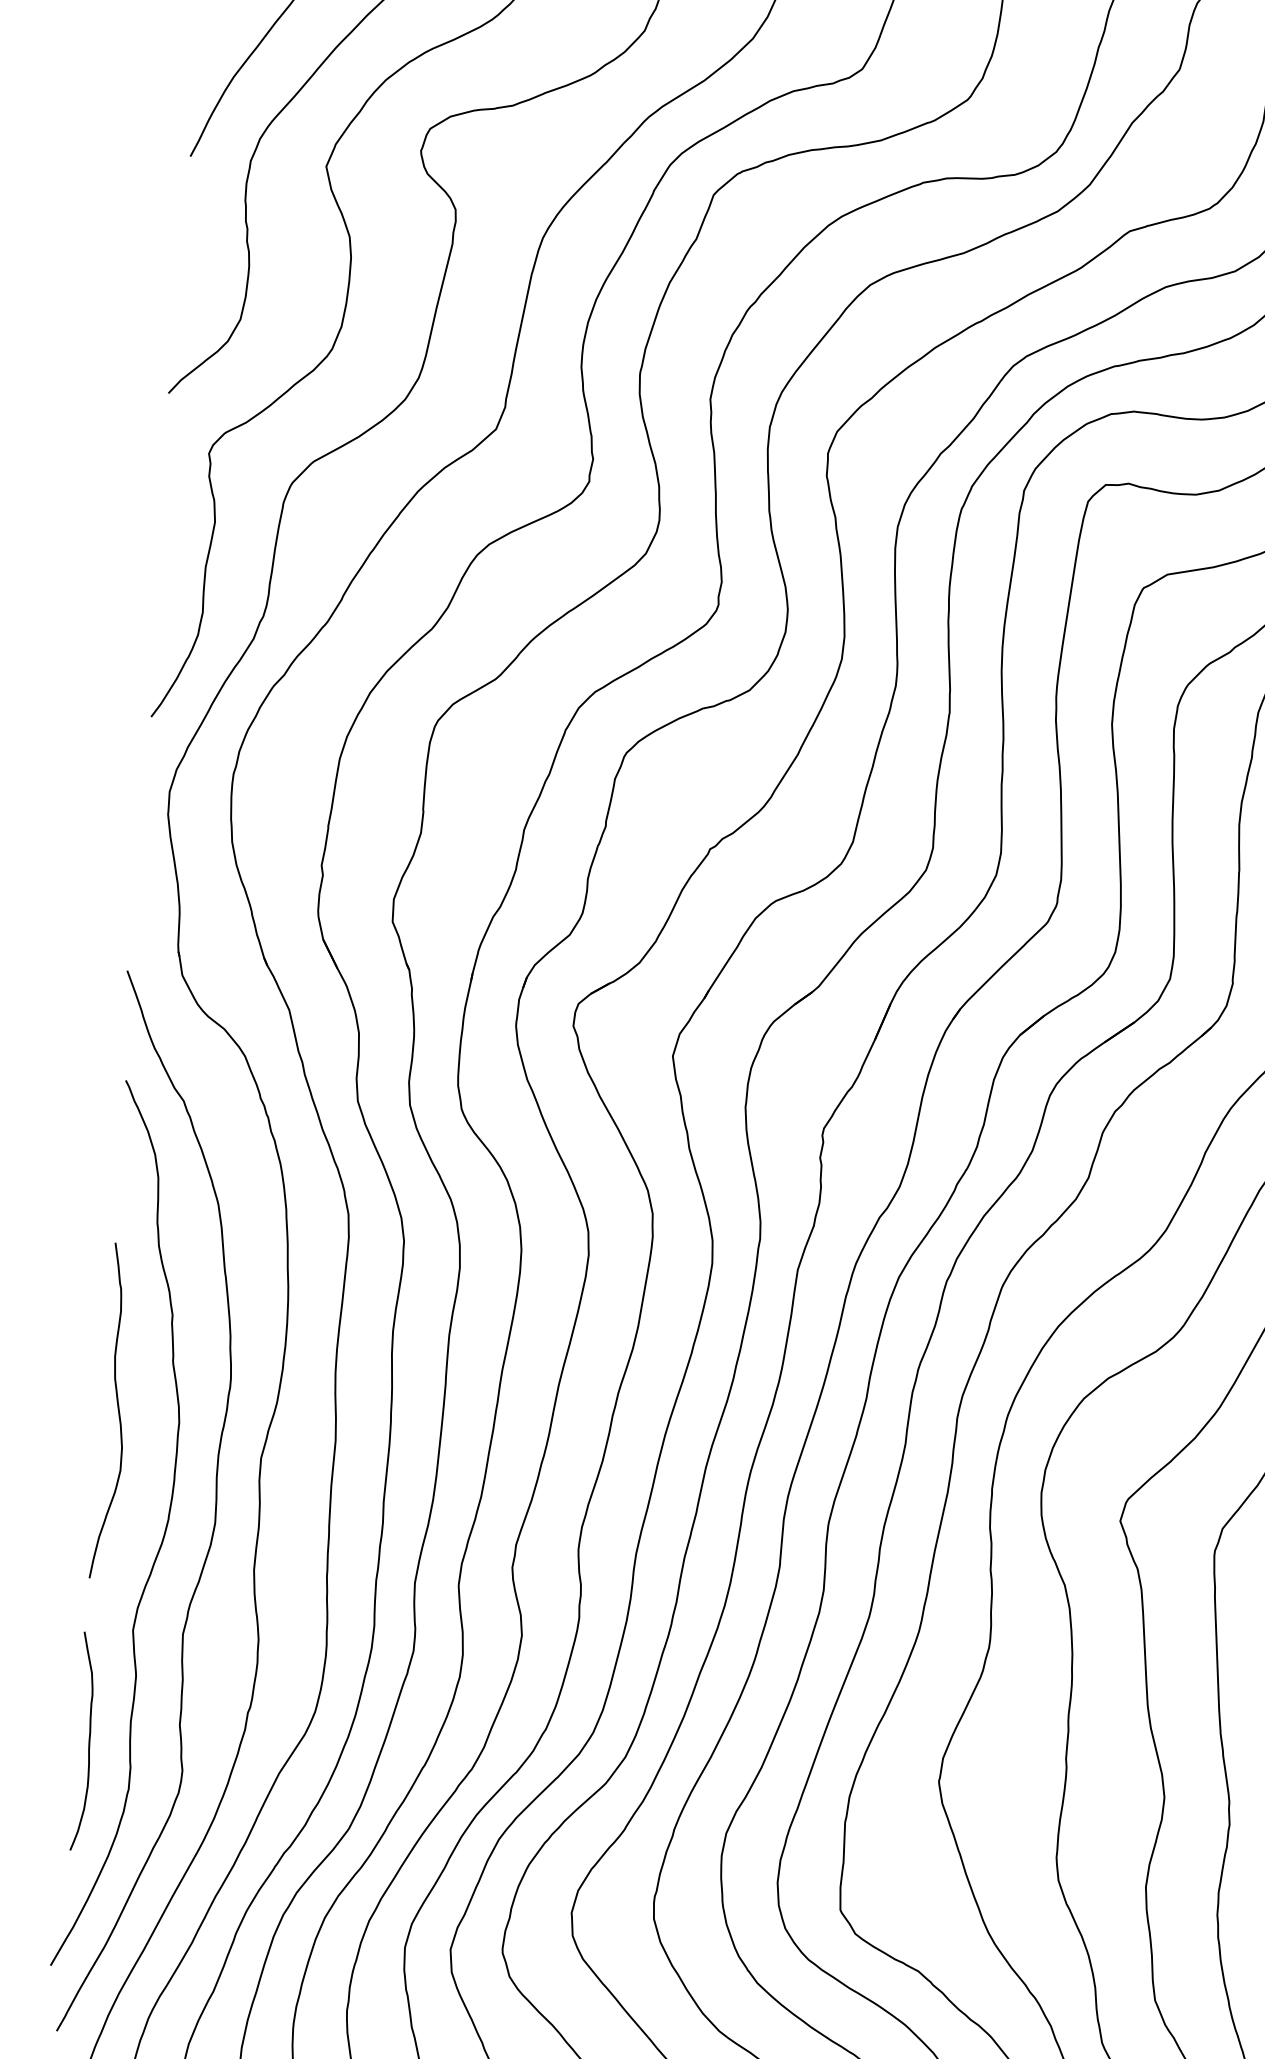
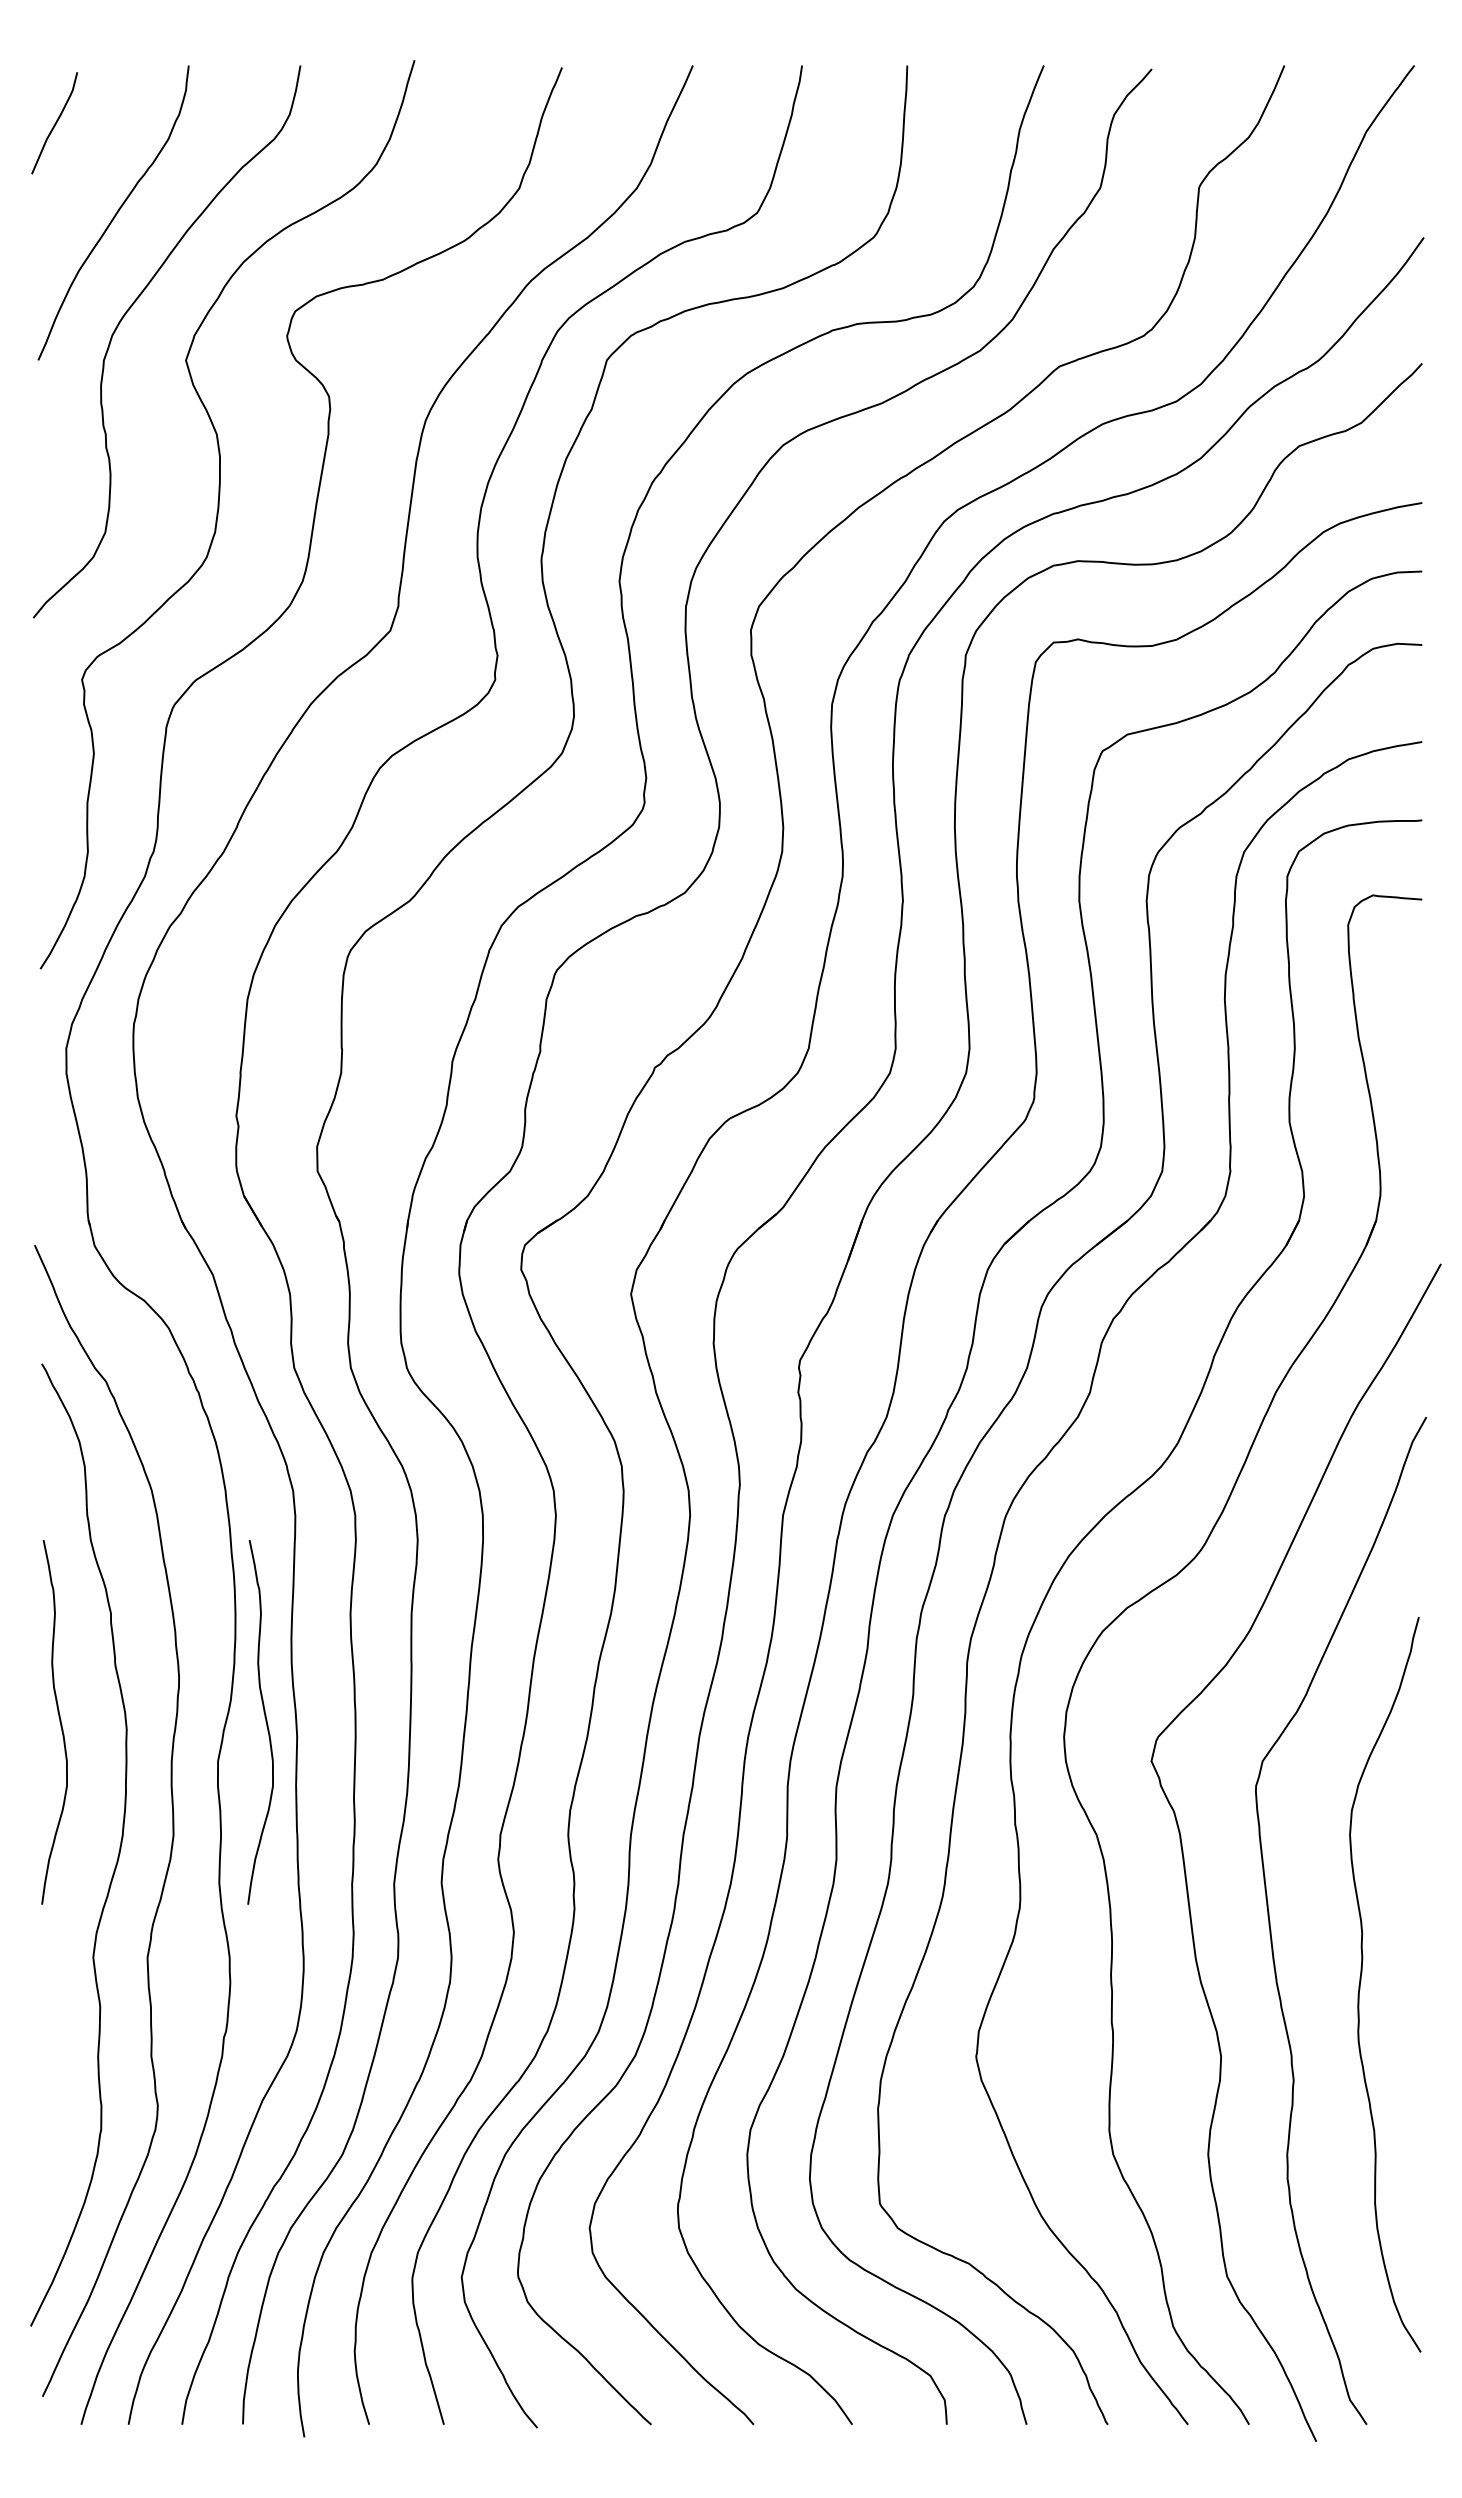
curve: (307, 1425) -> (265, 1722), added
curve: (88, 1741) -> (54, 2081), removed

